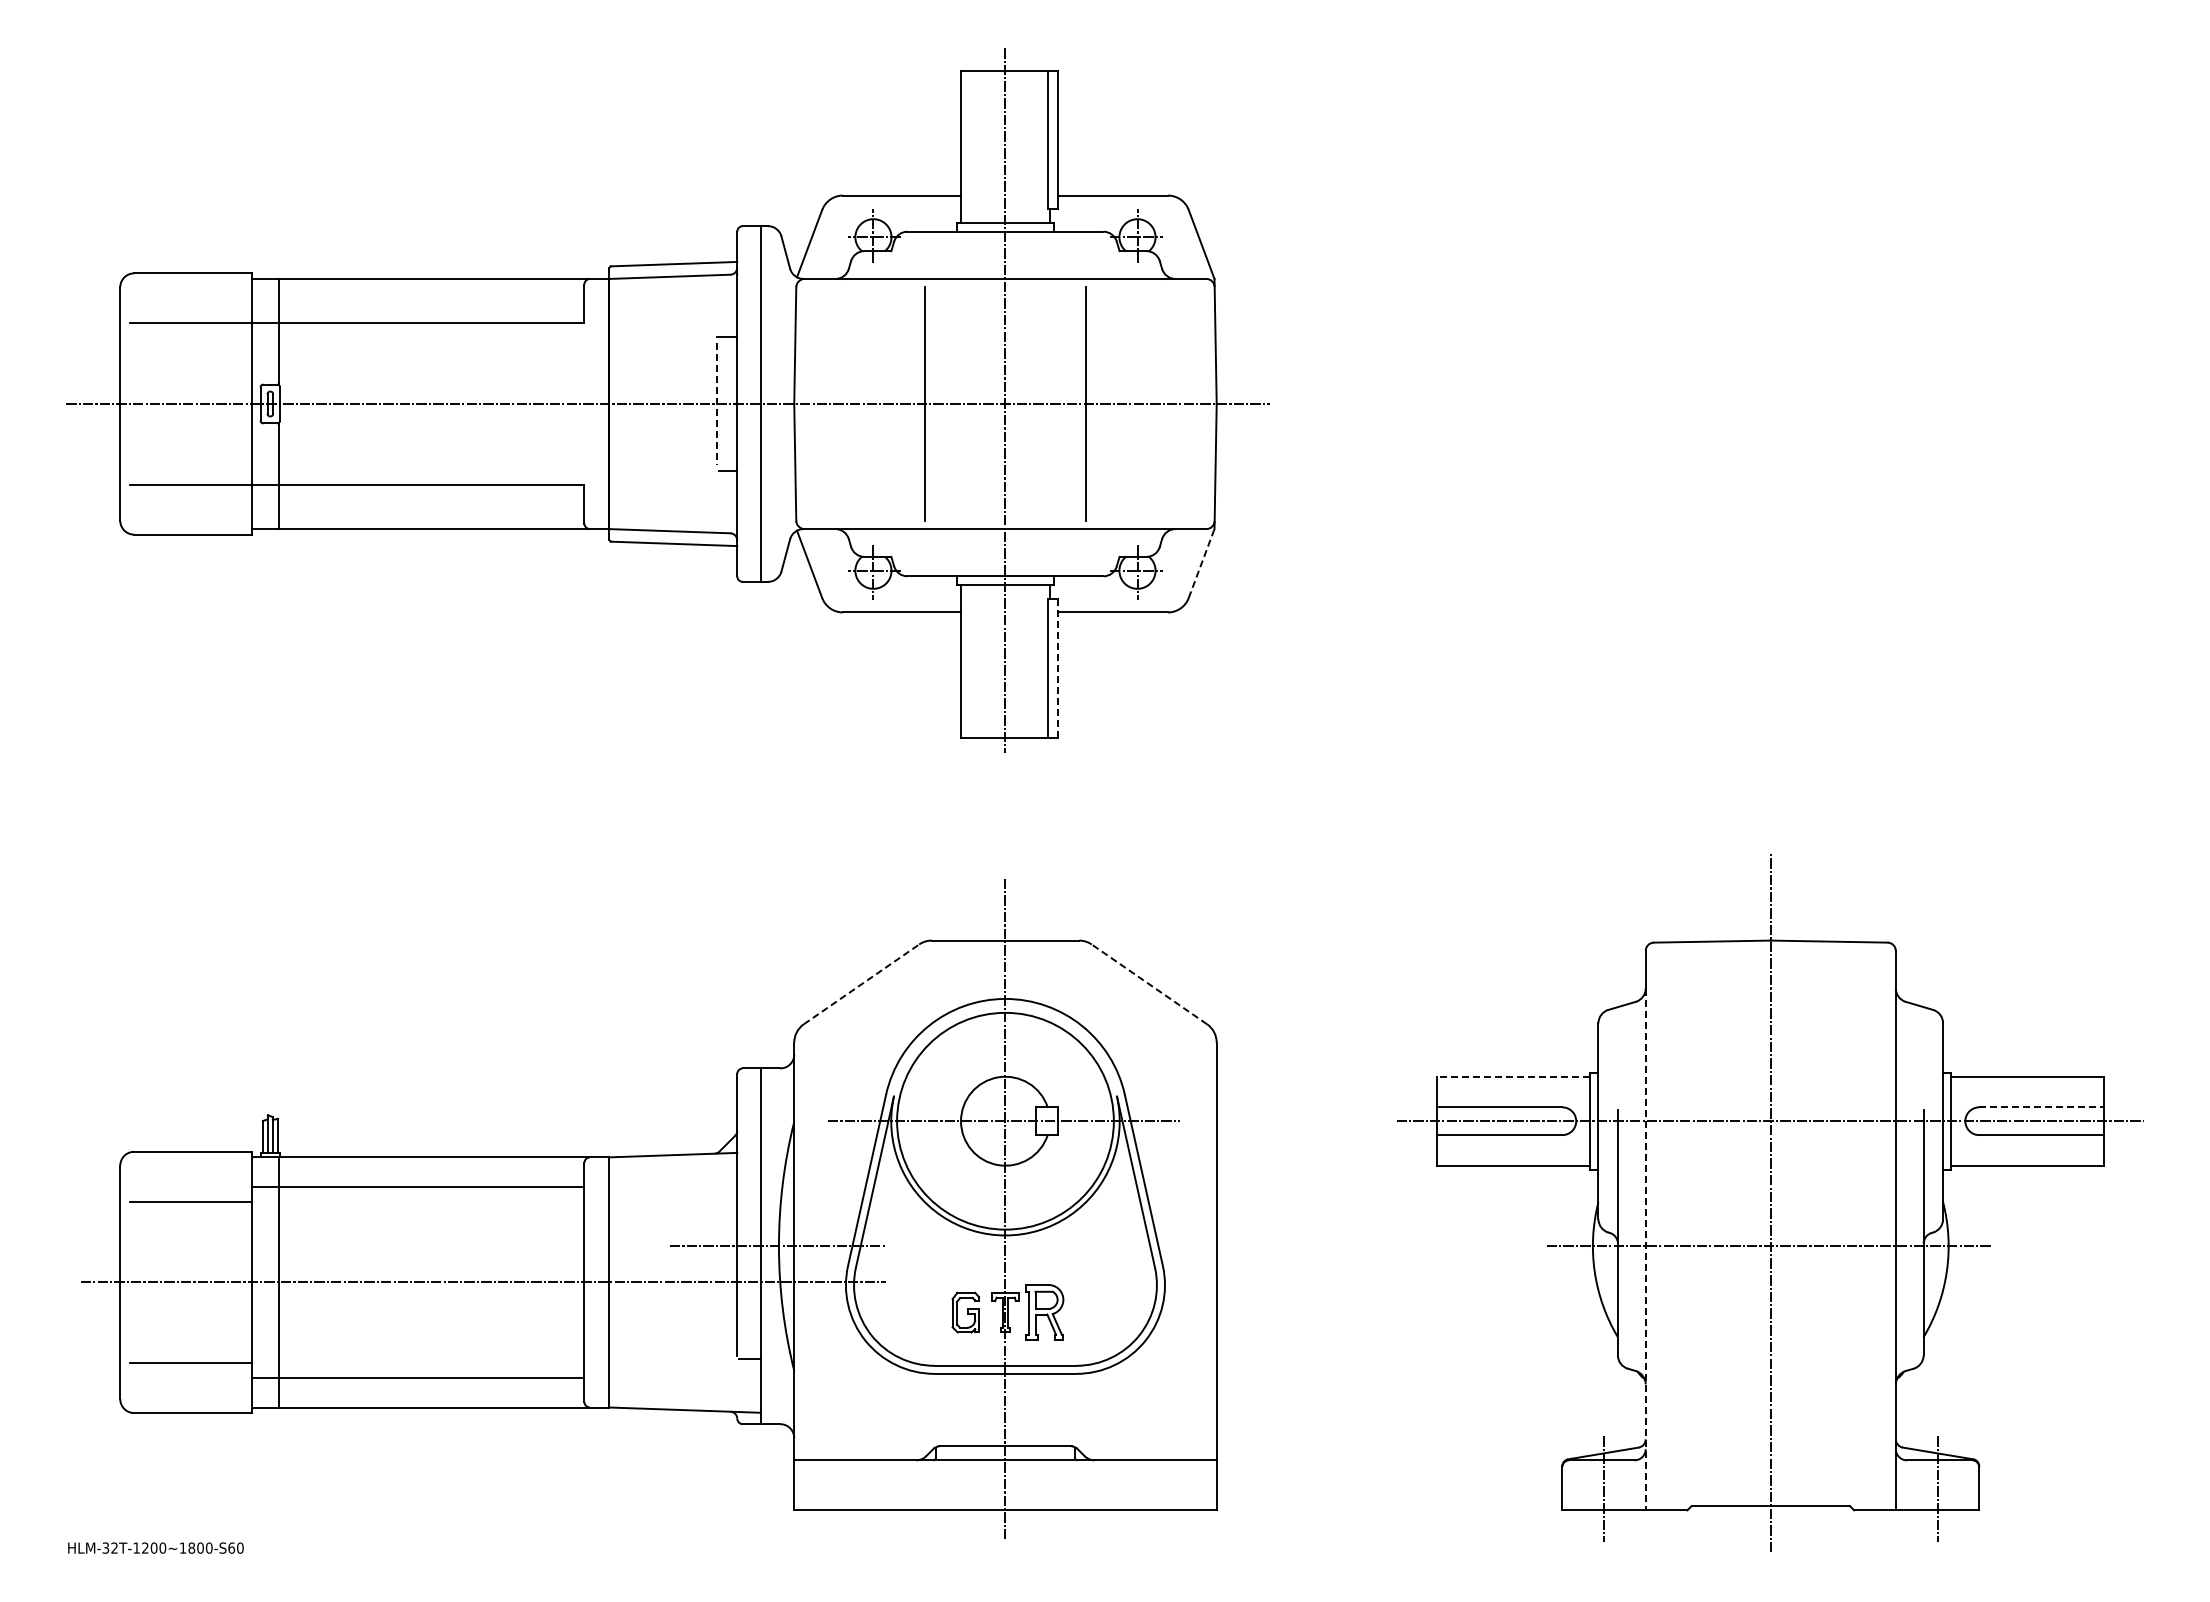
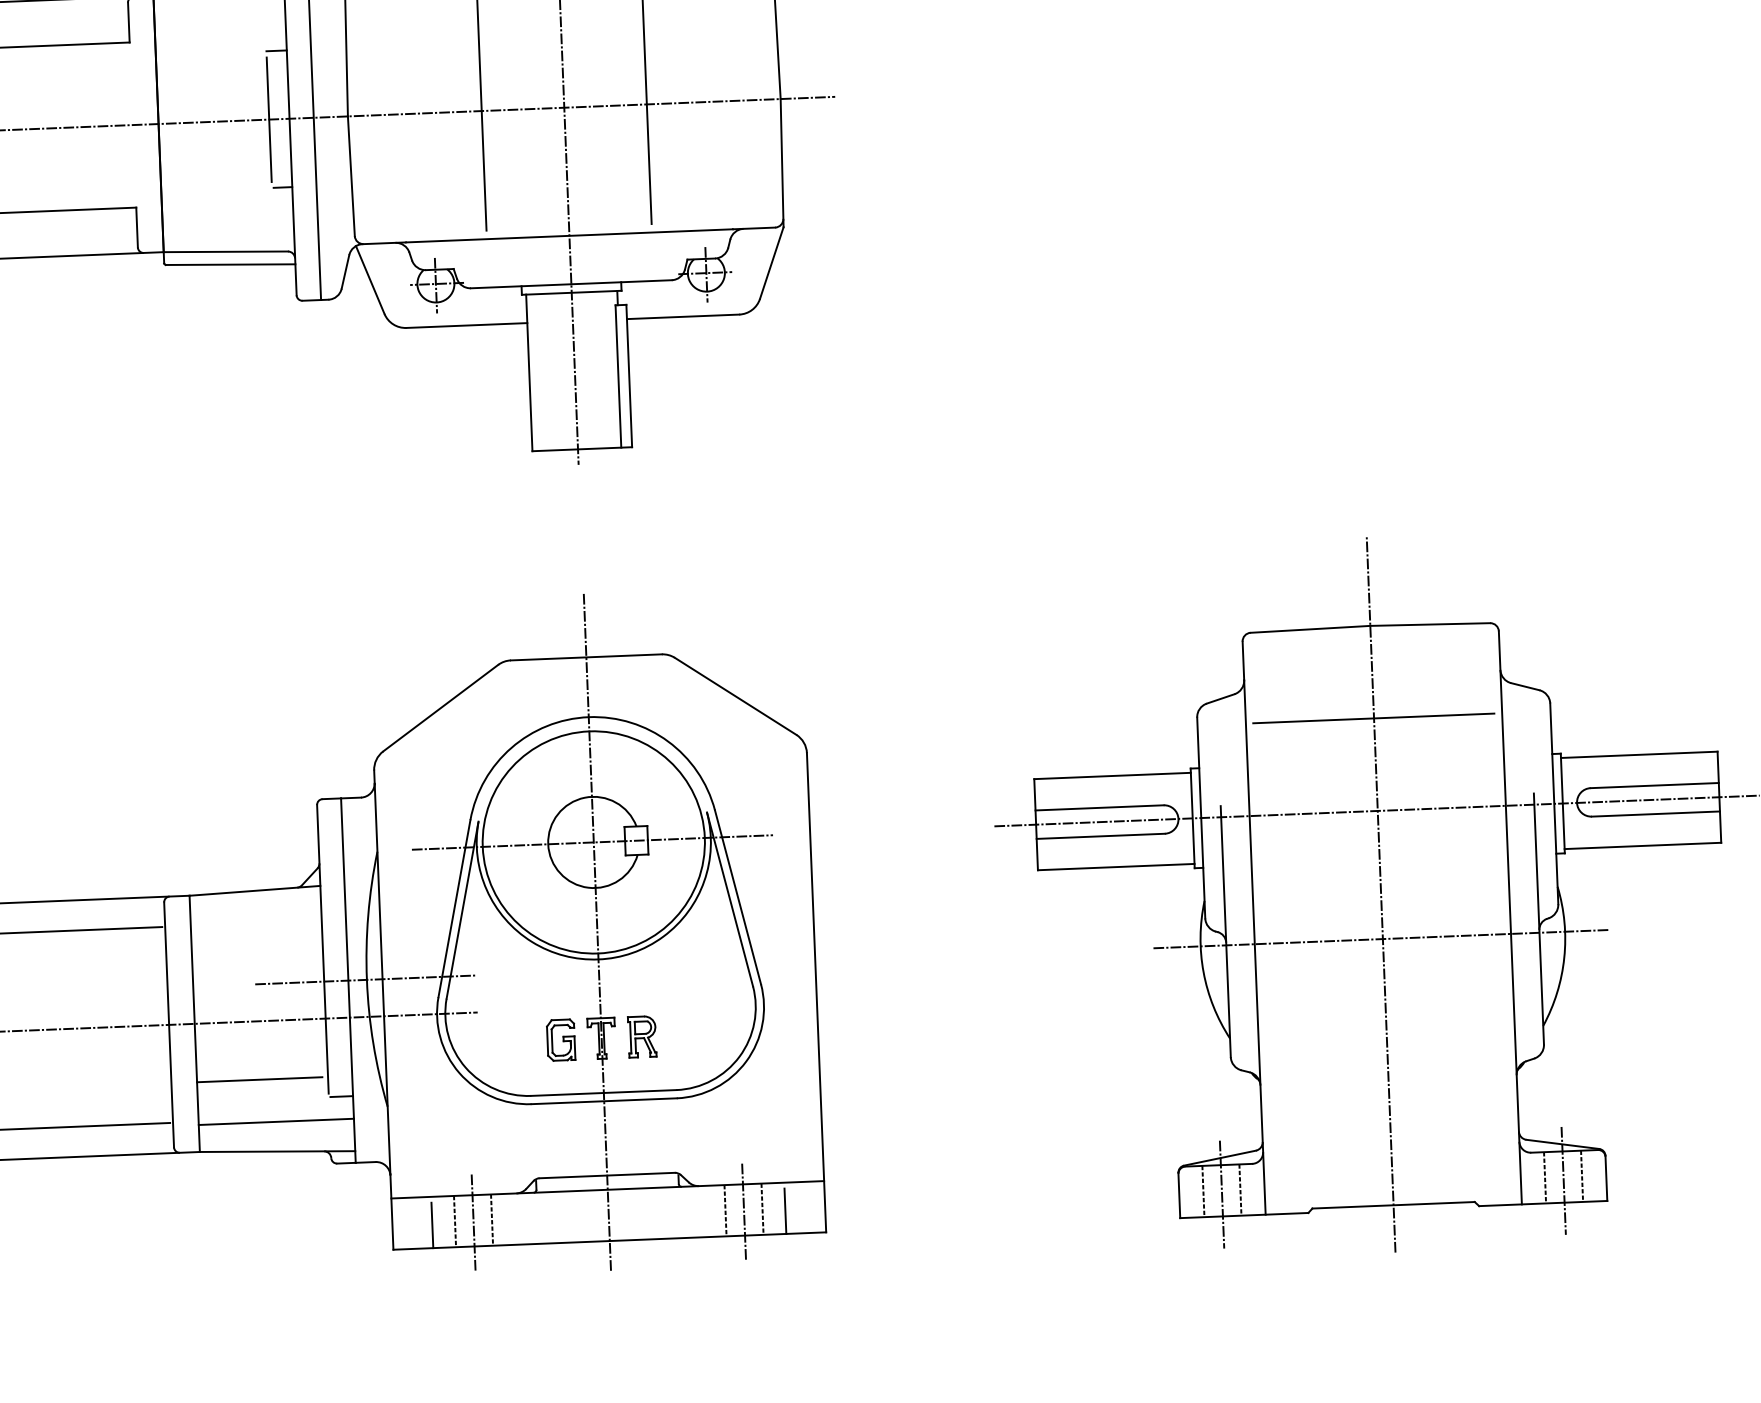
line: (717, 404) -> (269, 120), dashed -> solid
line: (1201, 563) -> (771, 263), dashed -> solid
line: (1058, 667) -> (629, 375), dashed -> solid
line: (861, 984) -> (440, 708), dashed -> solid
line: (1149, 984) -> (735, 696), dashed -> solid
line: (1770, 1030) -> (1373, 718), added
line: (1513, 1076) -> (1112, 775), dashed -> solid
line: (2041, 1107) -> (1654, 785), dashed -> solid
line: (1645, 1249) -> (1254, 947), dashed -> solid
part: (1045, 1312) -> (642, 1036), size x0.71
line: (670, 1339) -> (259, 1079), added
line: (684, 1381) -> (275, 1122), added
line: (855, 1485) -> (455, 1221), added
line: (891, 1485) -> (492, 1220), added
line: (1119, 1485) -> (725, 1210), added
line: (1155, 1485) -> (762, 1209), added
line: (1585, 1485) -> (1202, 1191), added
line: (1622, 1485) -> (1240, 1190), added
line: (1919, 1485) -> (1545, 1177), added
line: (1955, 1485) -> (1581, 1176), added
line: (873, 1487) -> (473, 1223), added
line: (1137, 1487) -> (744, 1212), added
line: (833, 1488) -> (432, 1225), added
line: (1177, 1488) -> (785, 1211), added

